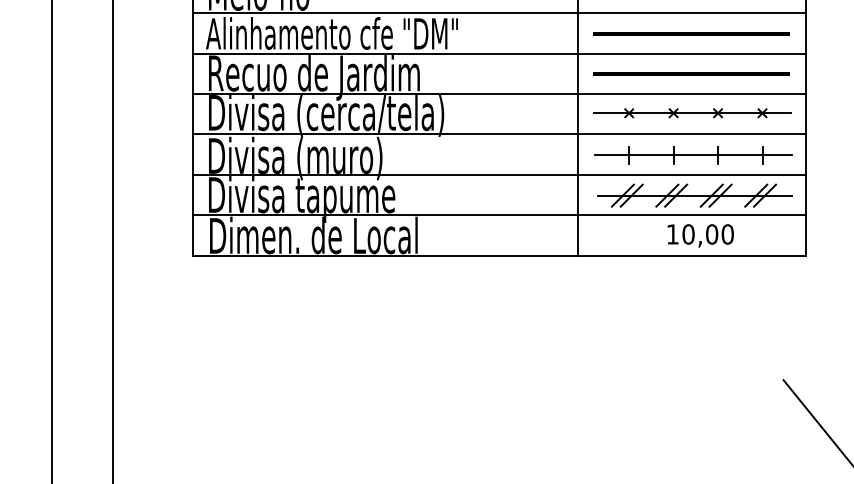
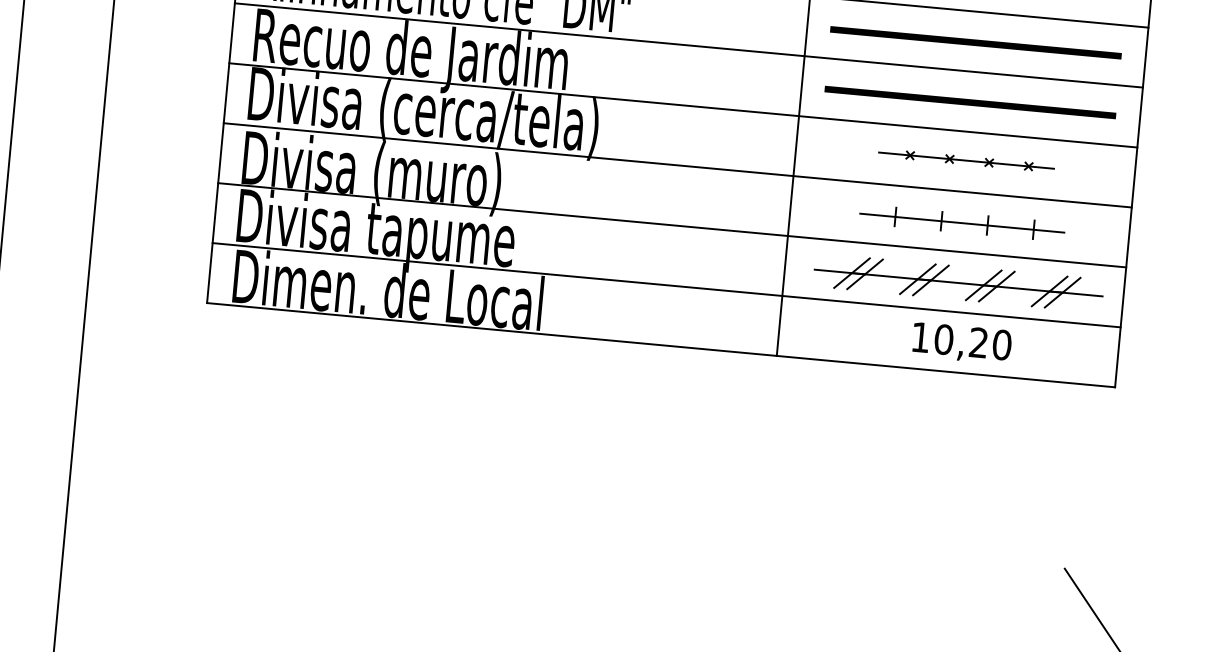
part: (692, 113) -> (966, 160), size x0.6
part: (693, 155) -> (962, 223), size x0.7
text: (712, 234) -> (979, 342), 10,00 -> 10,20

